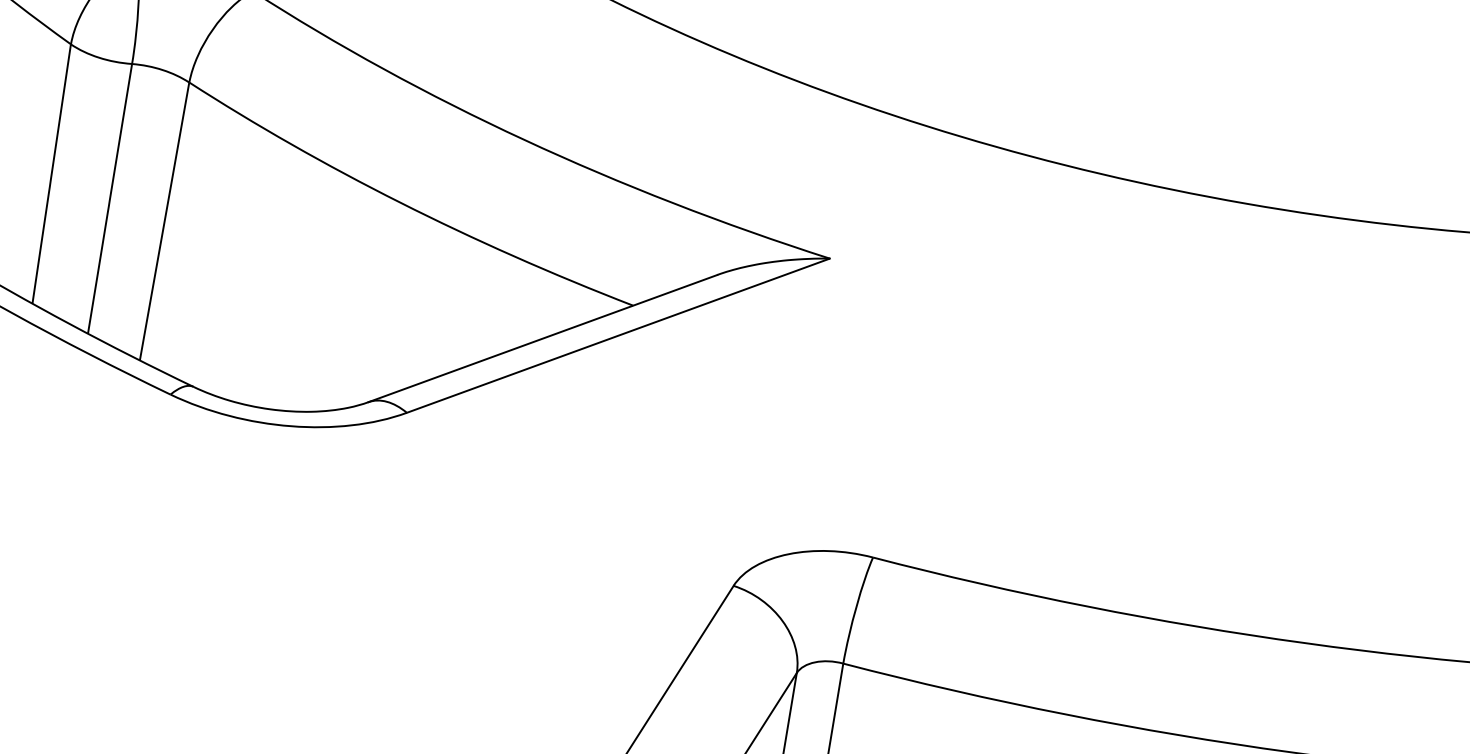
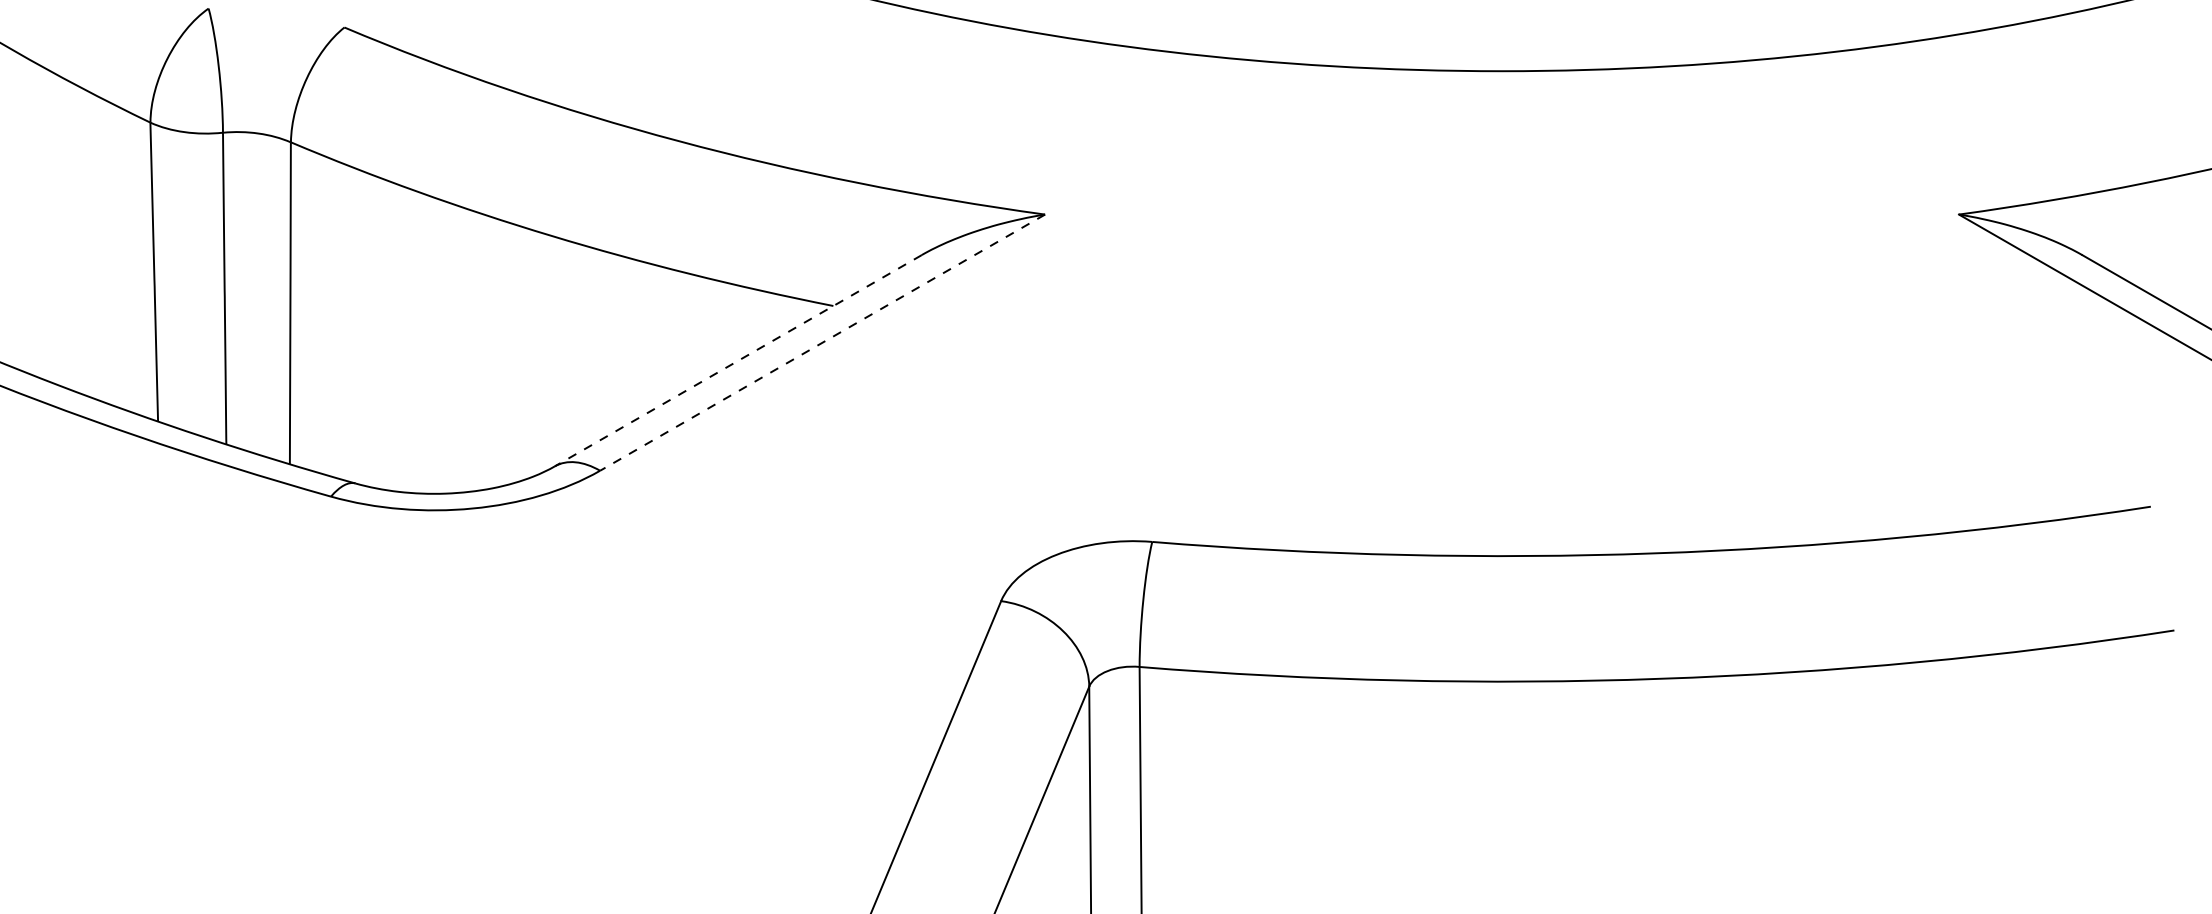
line: (618, 335) -> (822, 342), solid -> dashed
line: (543, 338) -> (738, 360), solid -> dashed

